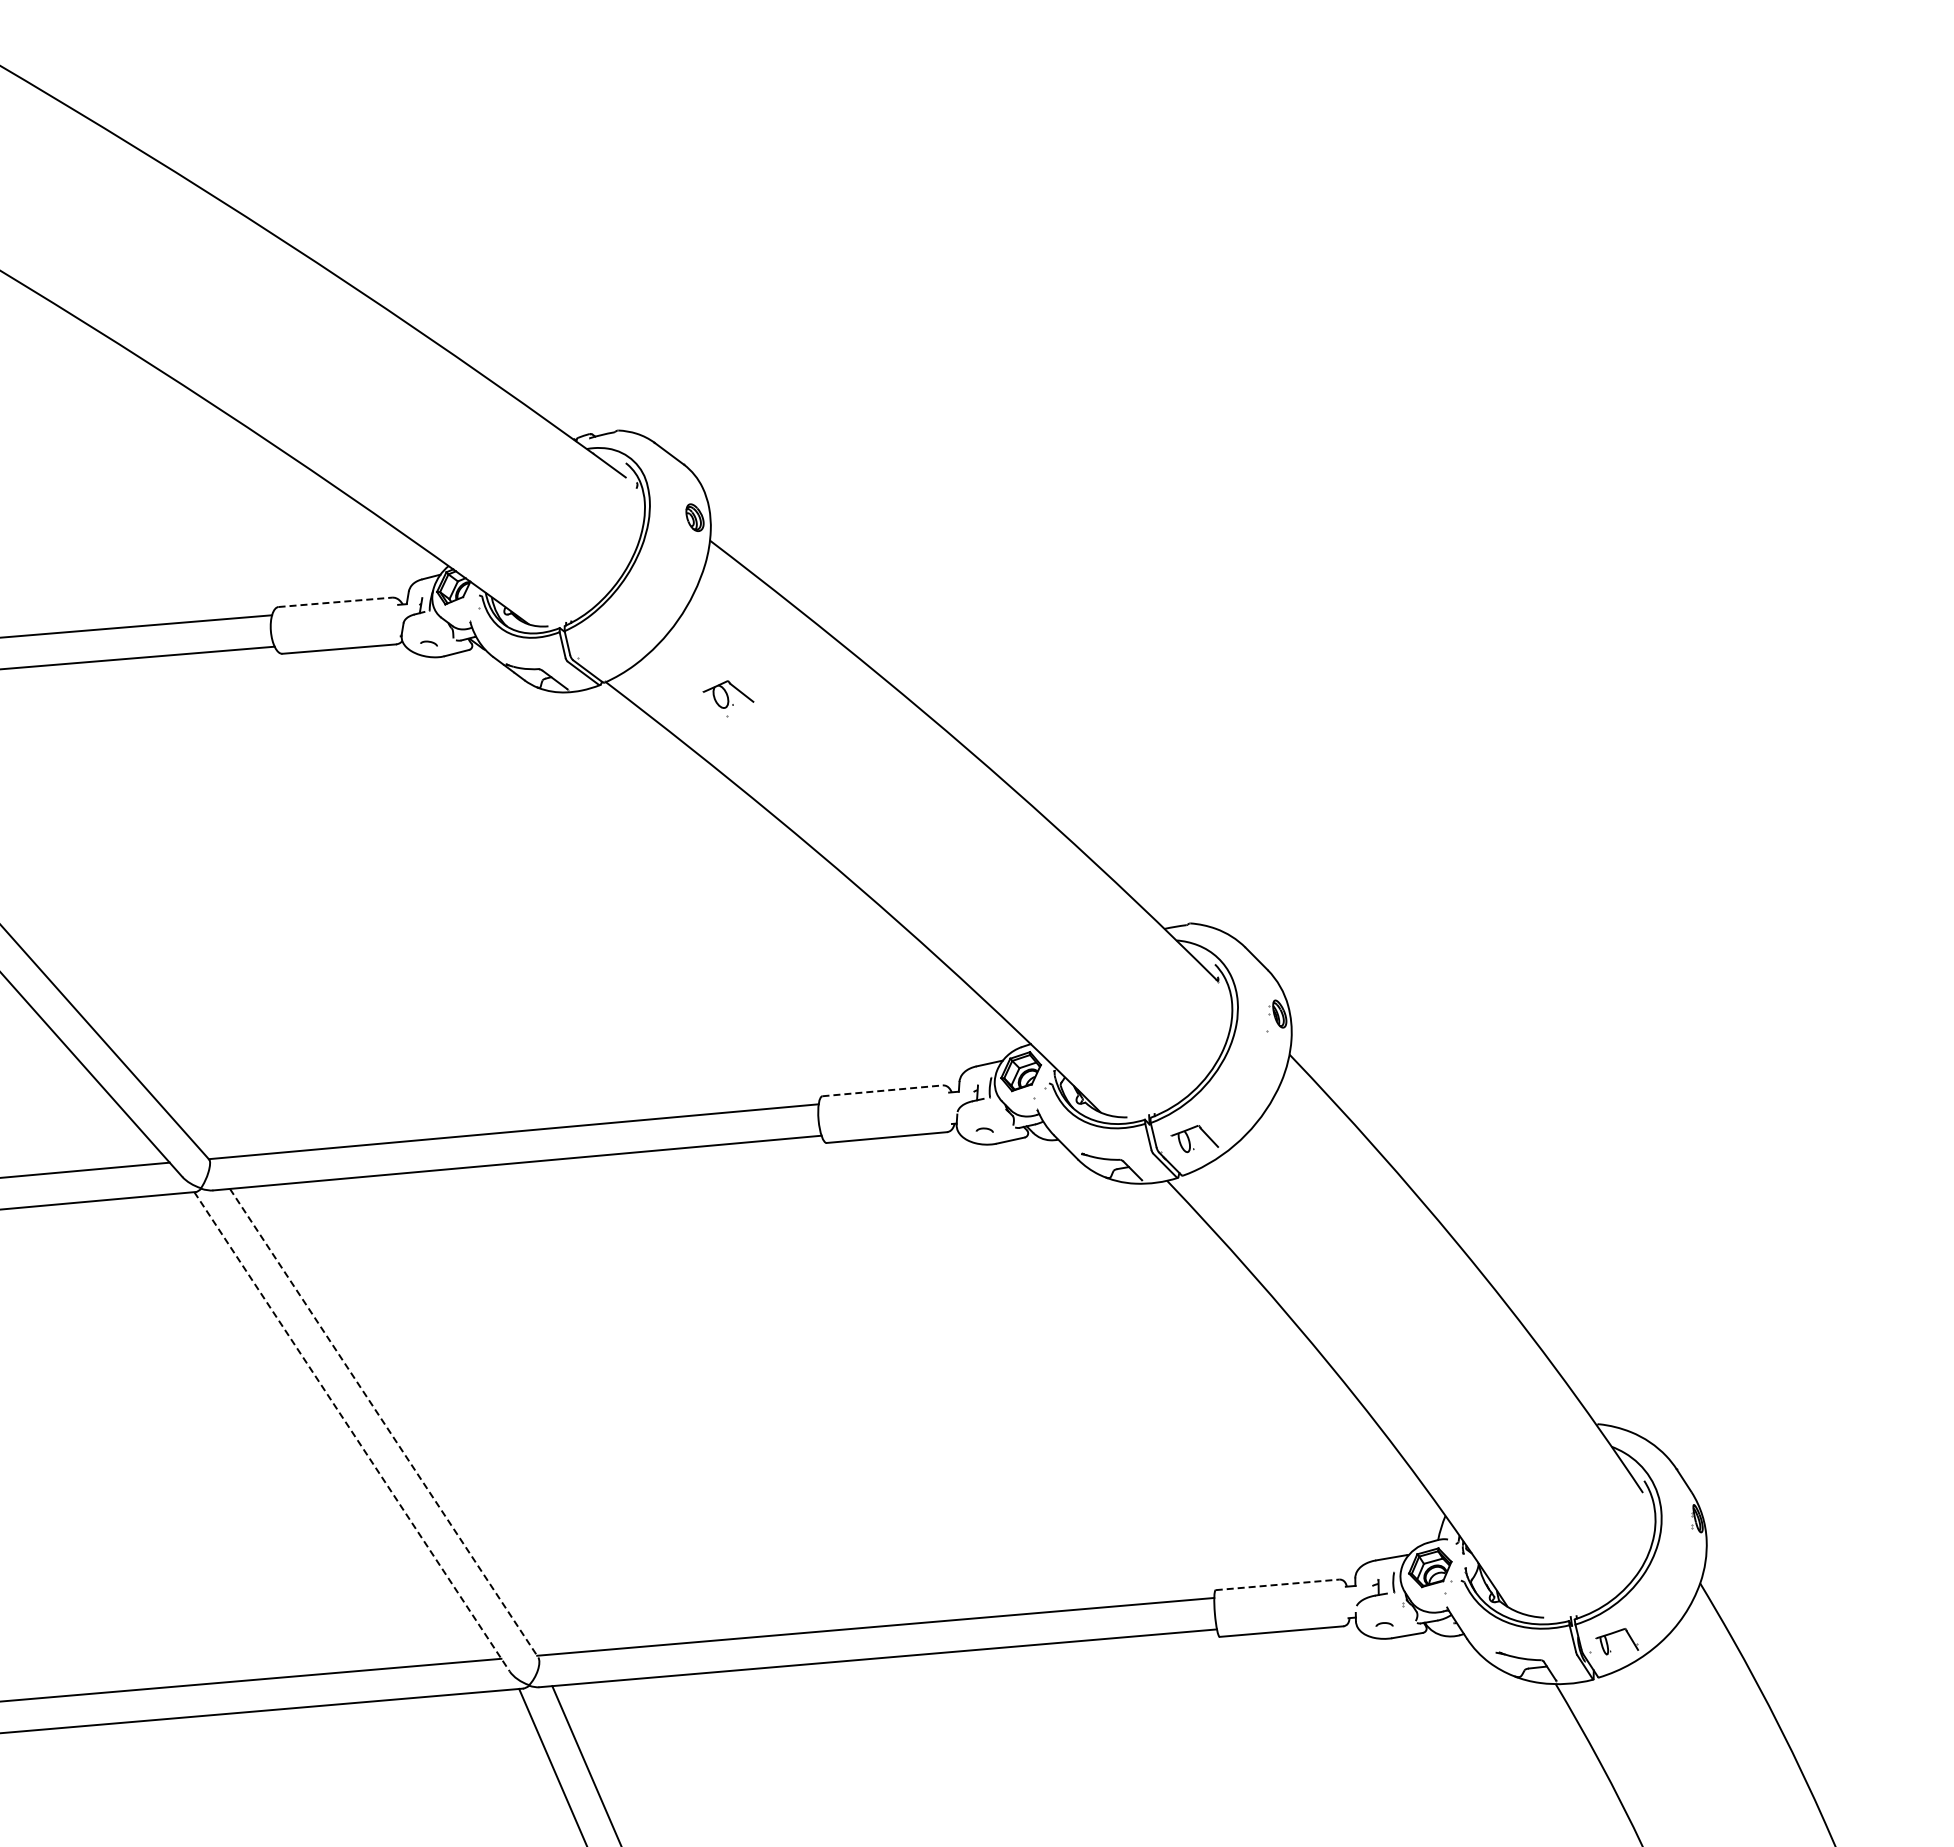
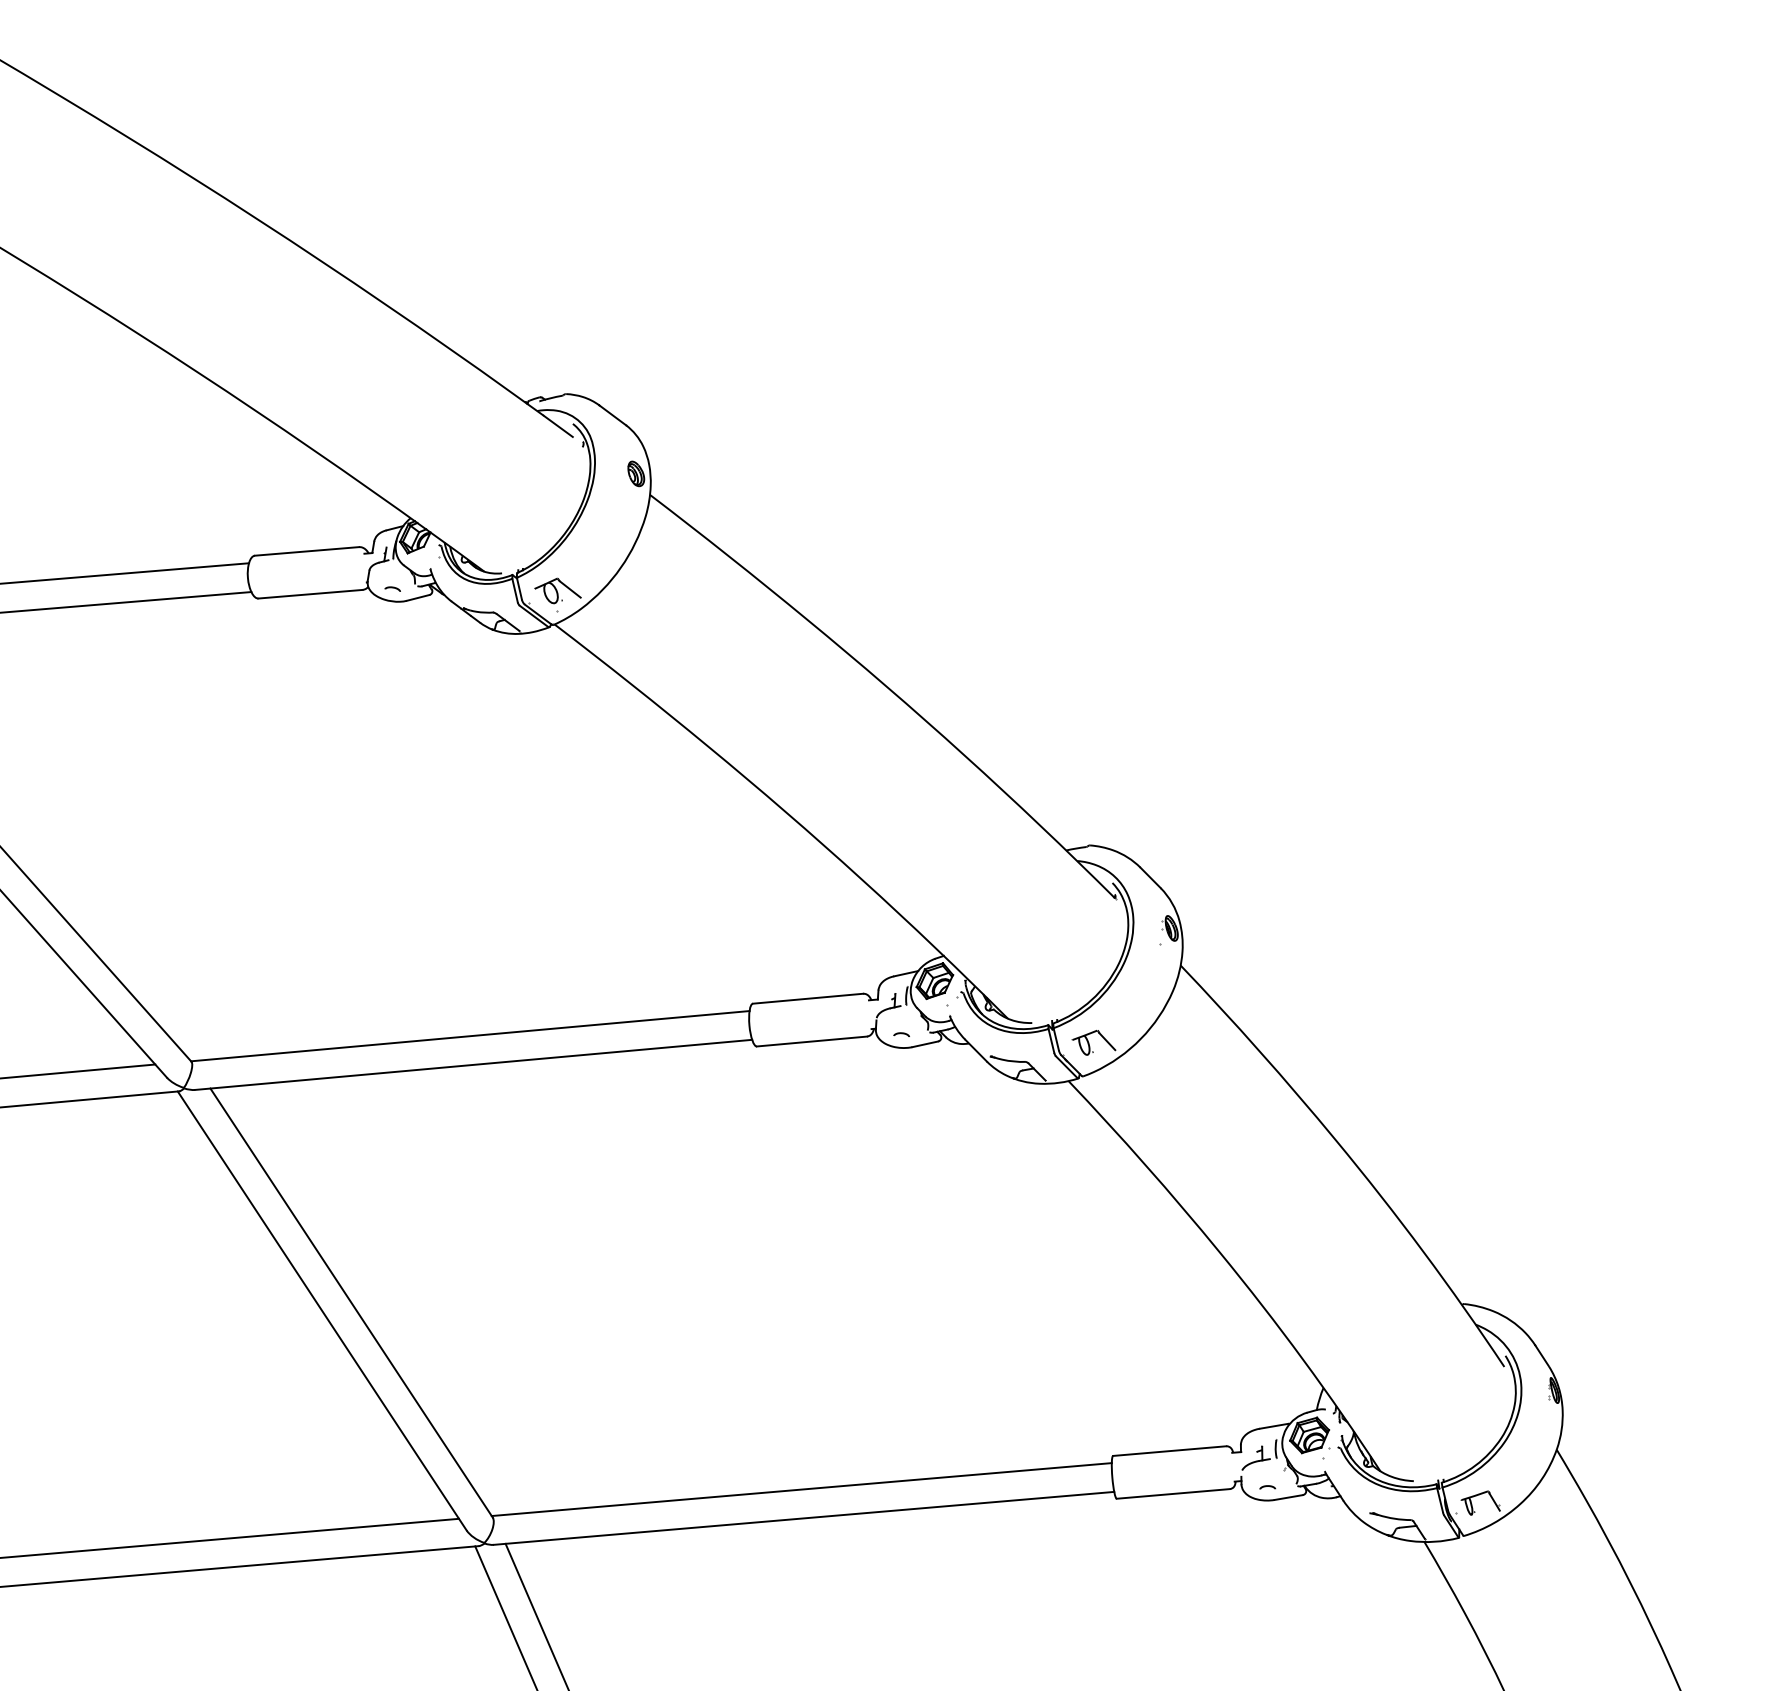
line: (335, 602) -> (307, 551), dashed -> solid
part: (728, 698) -> (557, 594), moved
line: (883, 1090) -> (808, 998), dashed -> solid
line: (384, 1423) -> (351, 1303), dashed -> solid
line: (352, 1431) -> (322, 1310), dashed -> solid
line: (1278, 1584) -> (1170, 1450), dashed -> solid

